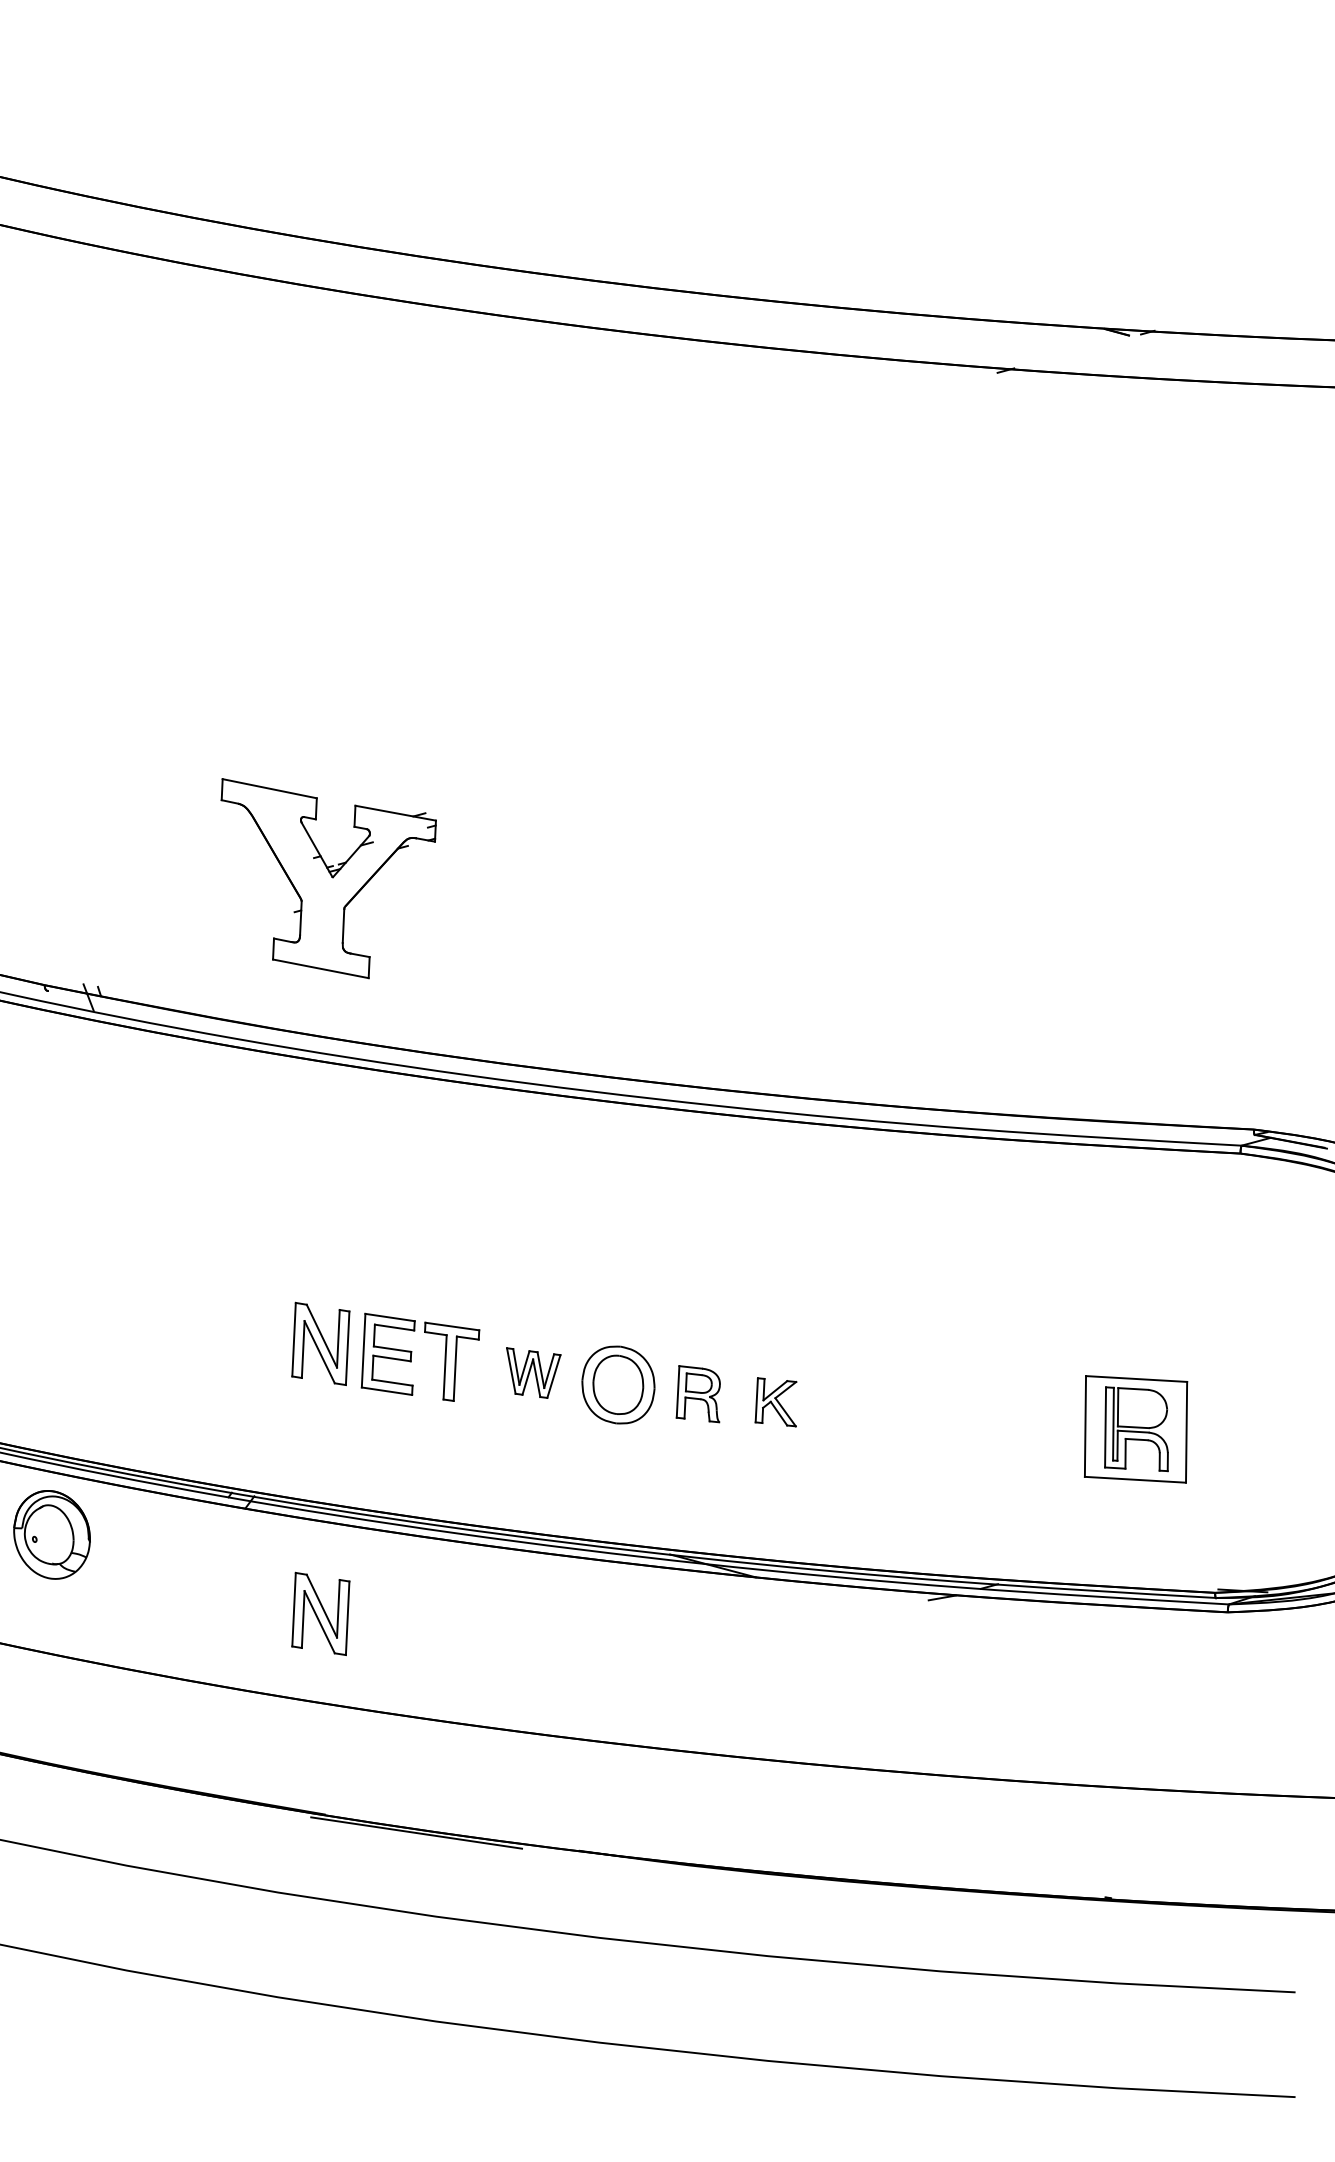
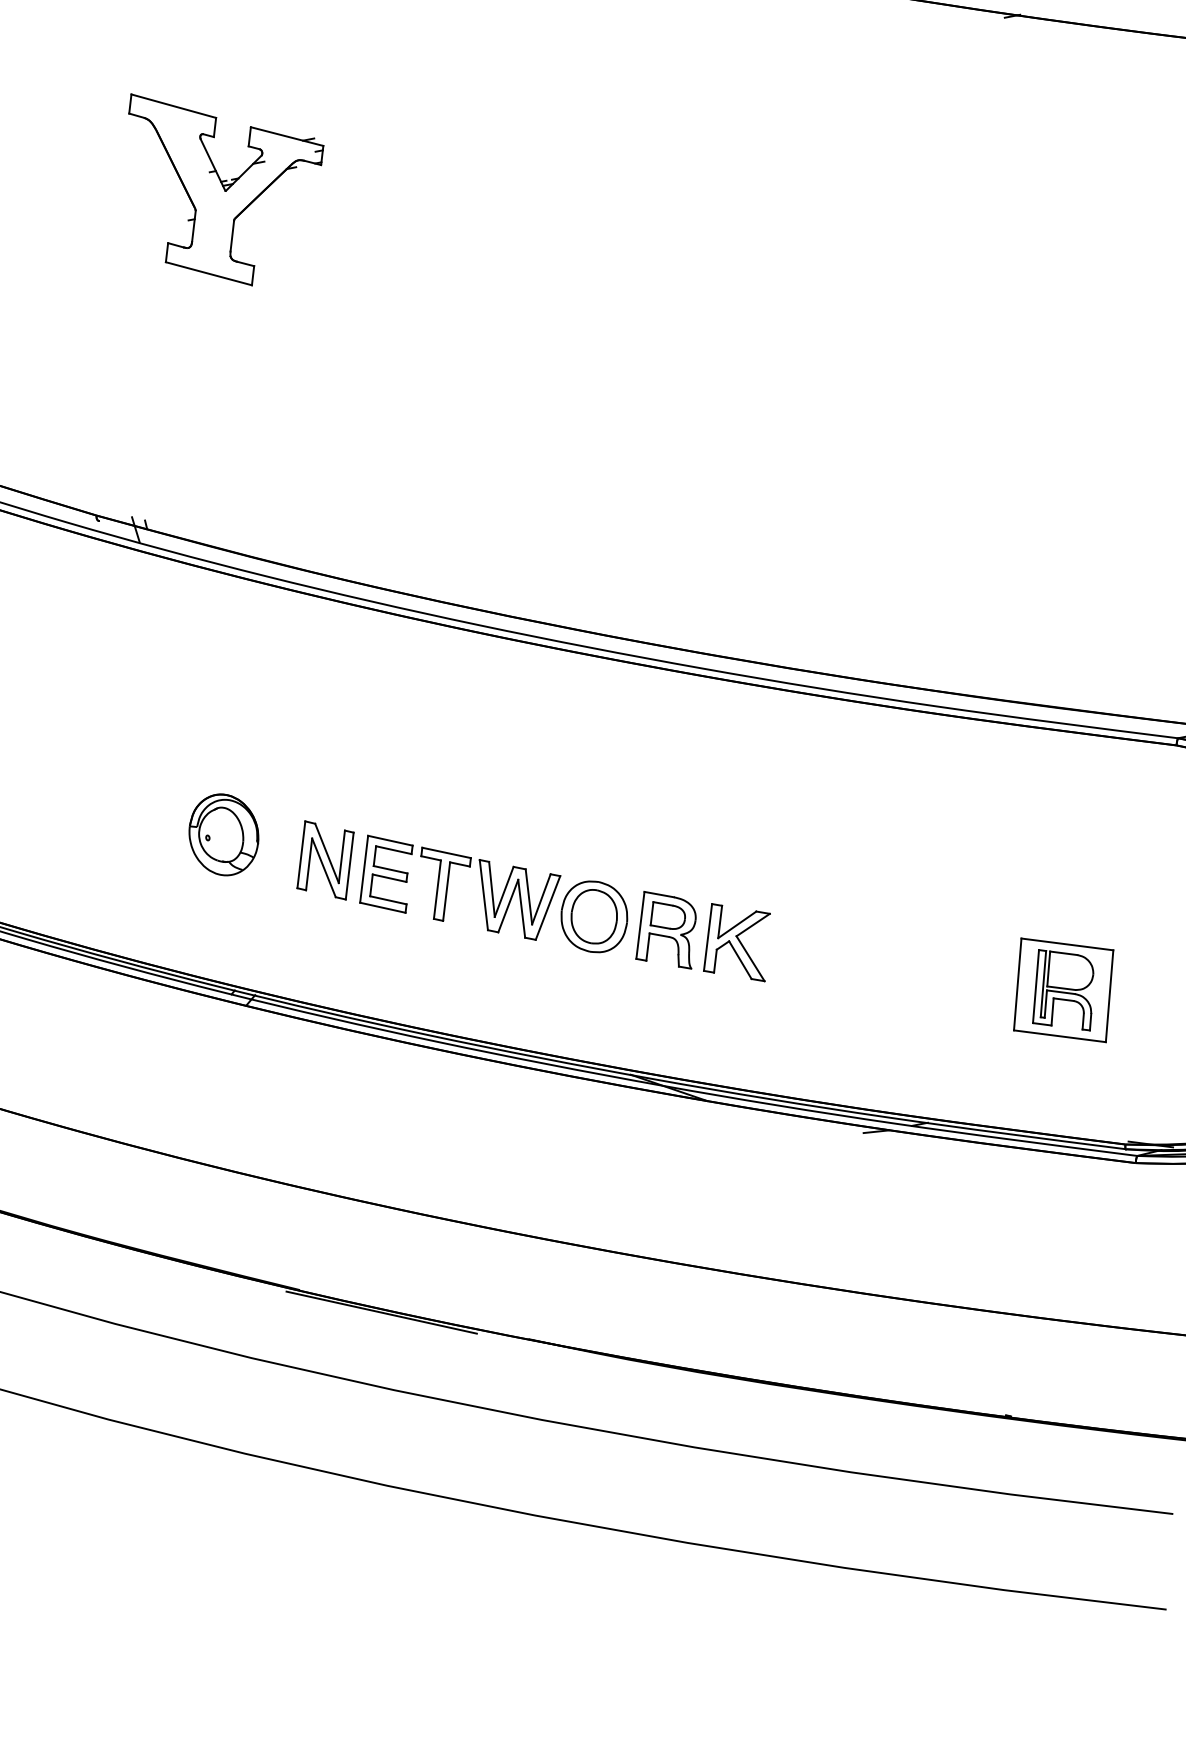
part: (328, 878) -> (221, 191), moved
part: (533, 1372) -> (517, 900), size x1.67
part: (698, 1394) -> (666, 930), size x1.43
part: (775, 1402) -> (736, 942), size x1.67
part: (51, 1534) -> (223, 834), moved
part: (320, 1613) -> (308, 1106), removed

